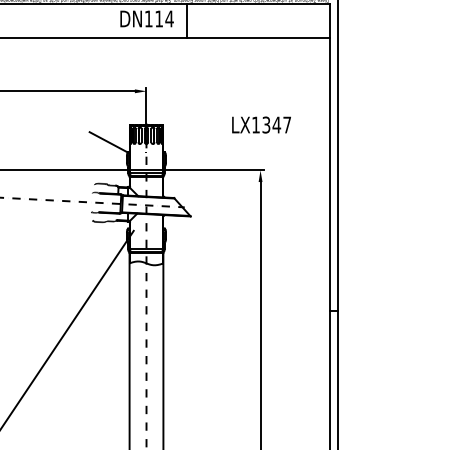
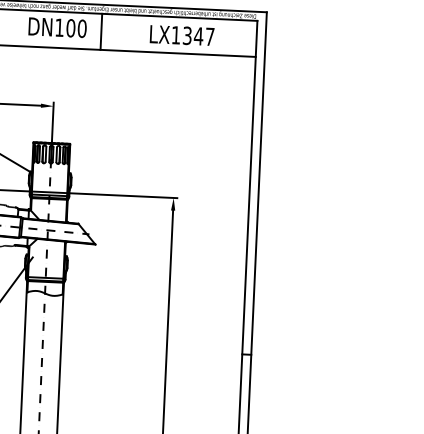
text: (164, 18) -> (76, 28), DN114 -> DN100
text: (261, 124) -> (182, 34), moved

